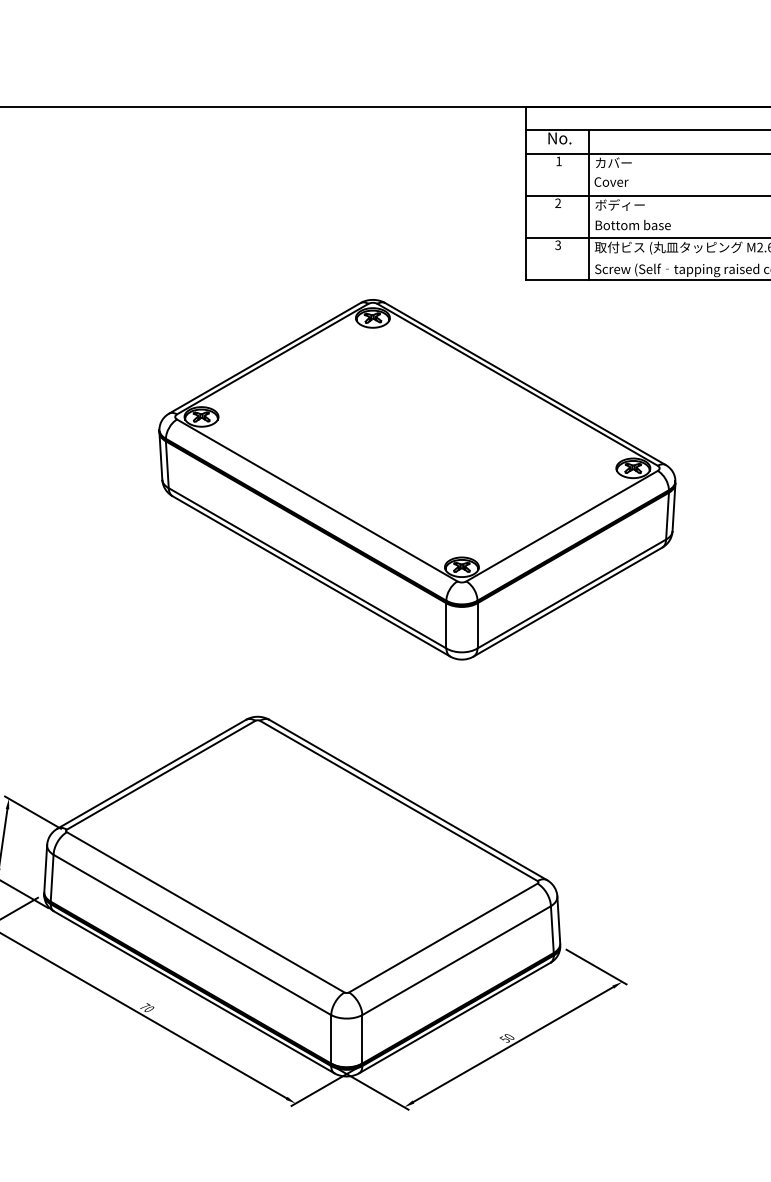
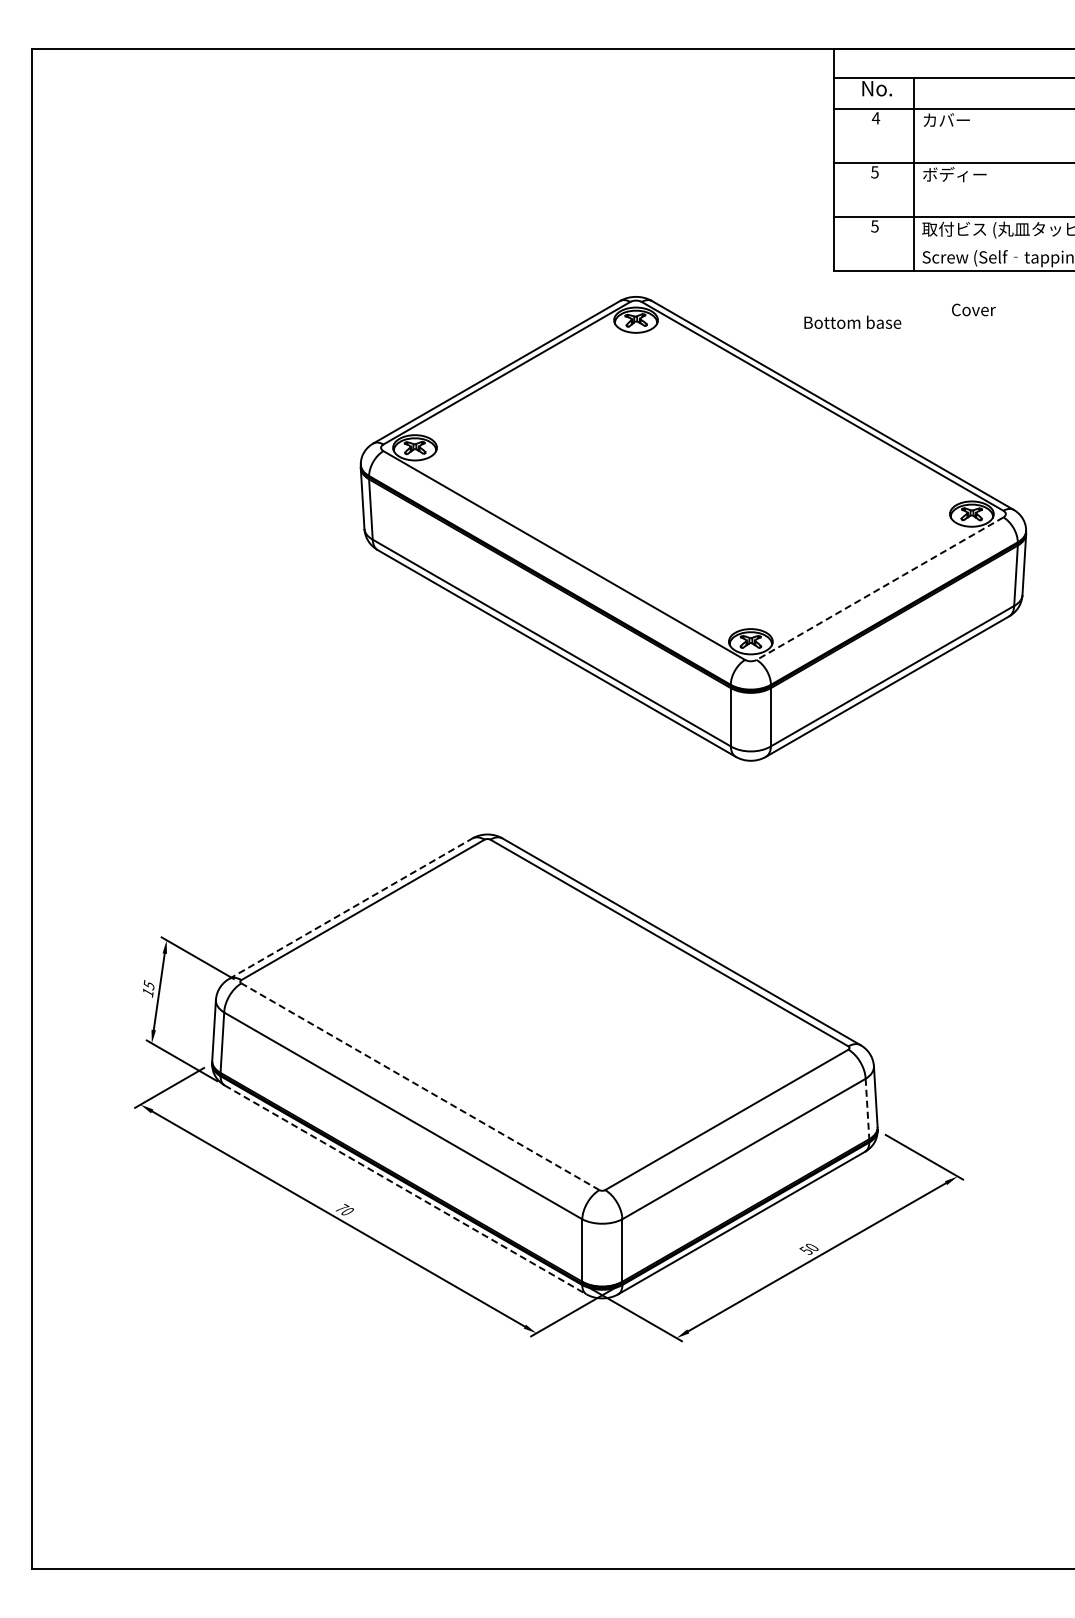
text: (558, 161) -> (875, 118), 1 -> 4
text: (611, 181) -> (973, 309), moved
text: (557, 203) -> (874, 172), 2 -> 5
text: (633, 224) -> (852, 321), moved
text: (557, 244) -> (874, 225), 3 -> 5
line: (562, 526) -> (880, 588), solid -> dashed
line: (152, 774) -> (351, 908), solid -> dashed
line: (205, 912) -> (420, 1086), solid -> dashed
line: (552, 930) -> (867, 1109), solid -> dashed
line: (194, 992) -> (405, 1189), solid -> dashed

